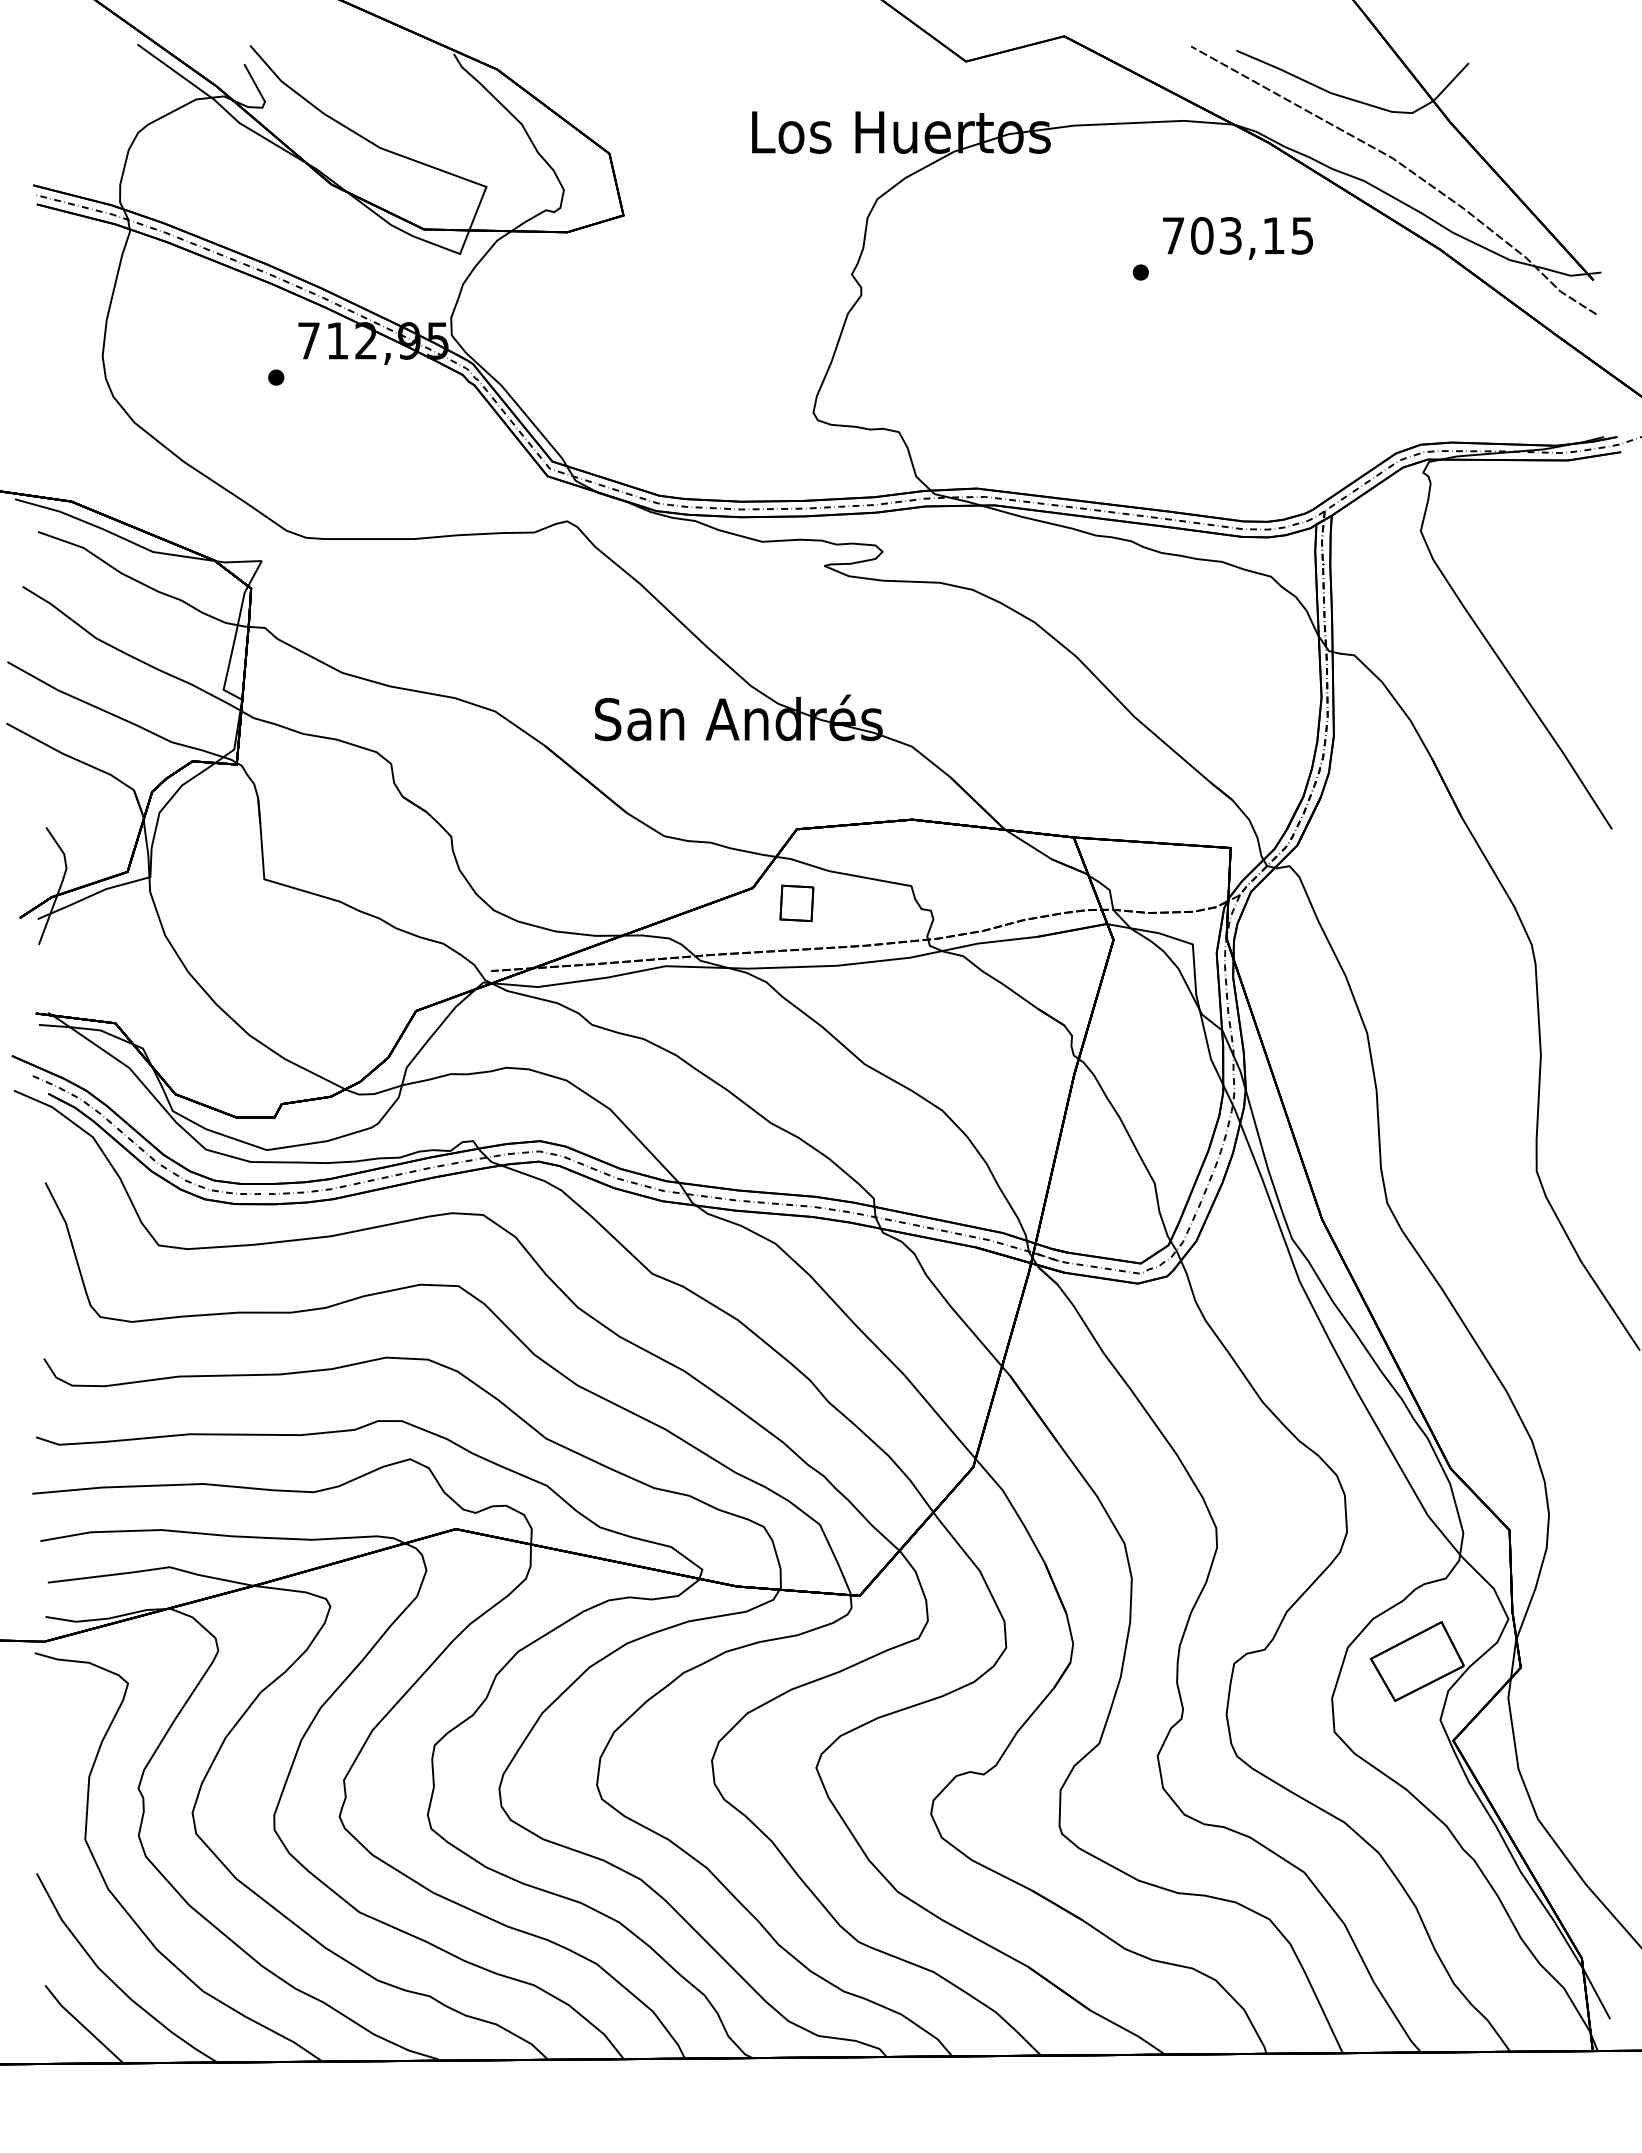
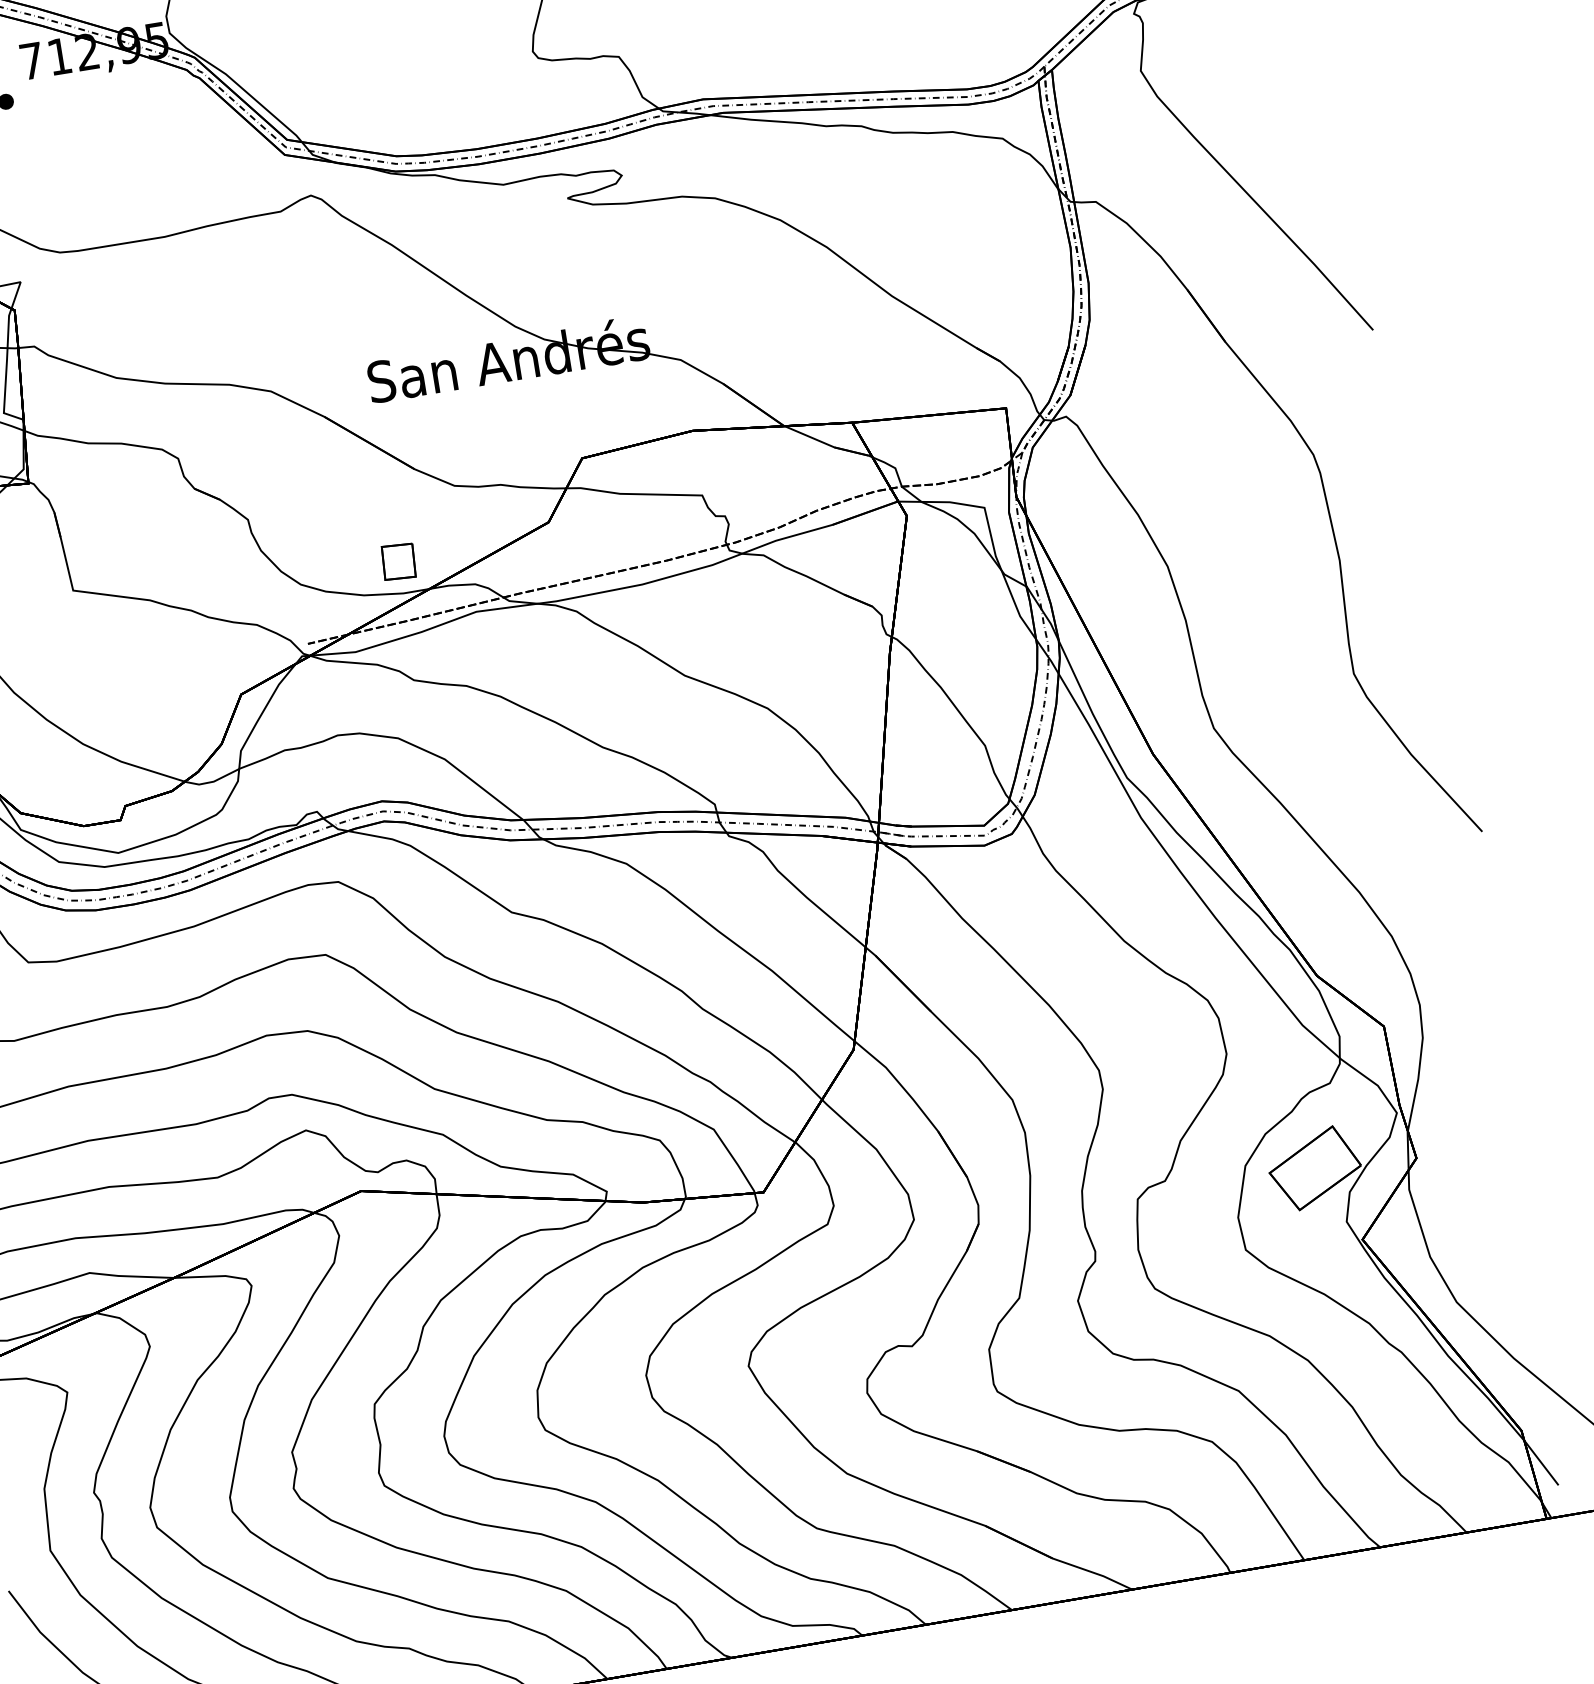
part: (796, 903) -> (398, 561), moved

